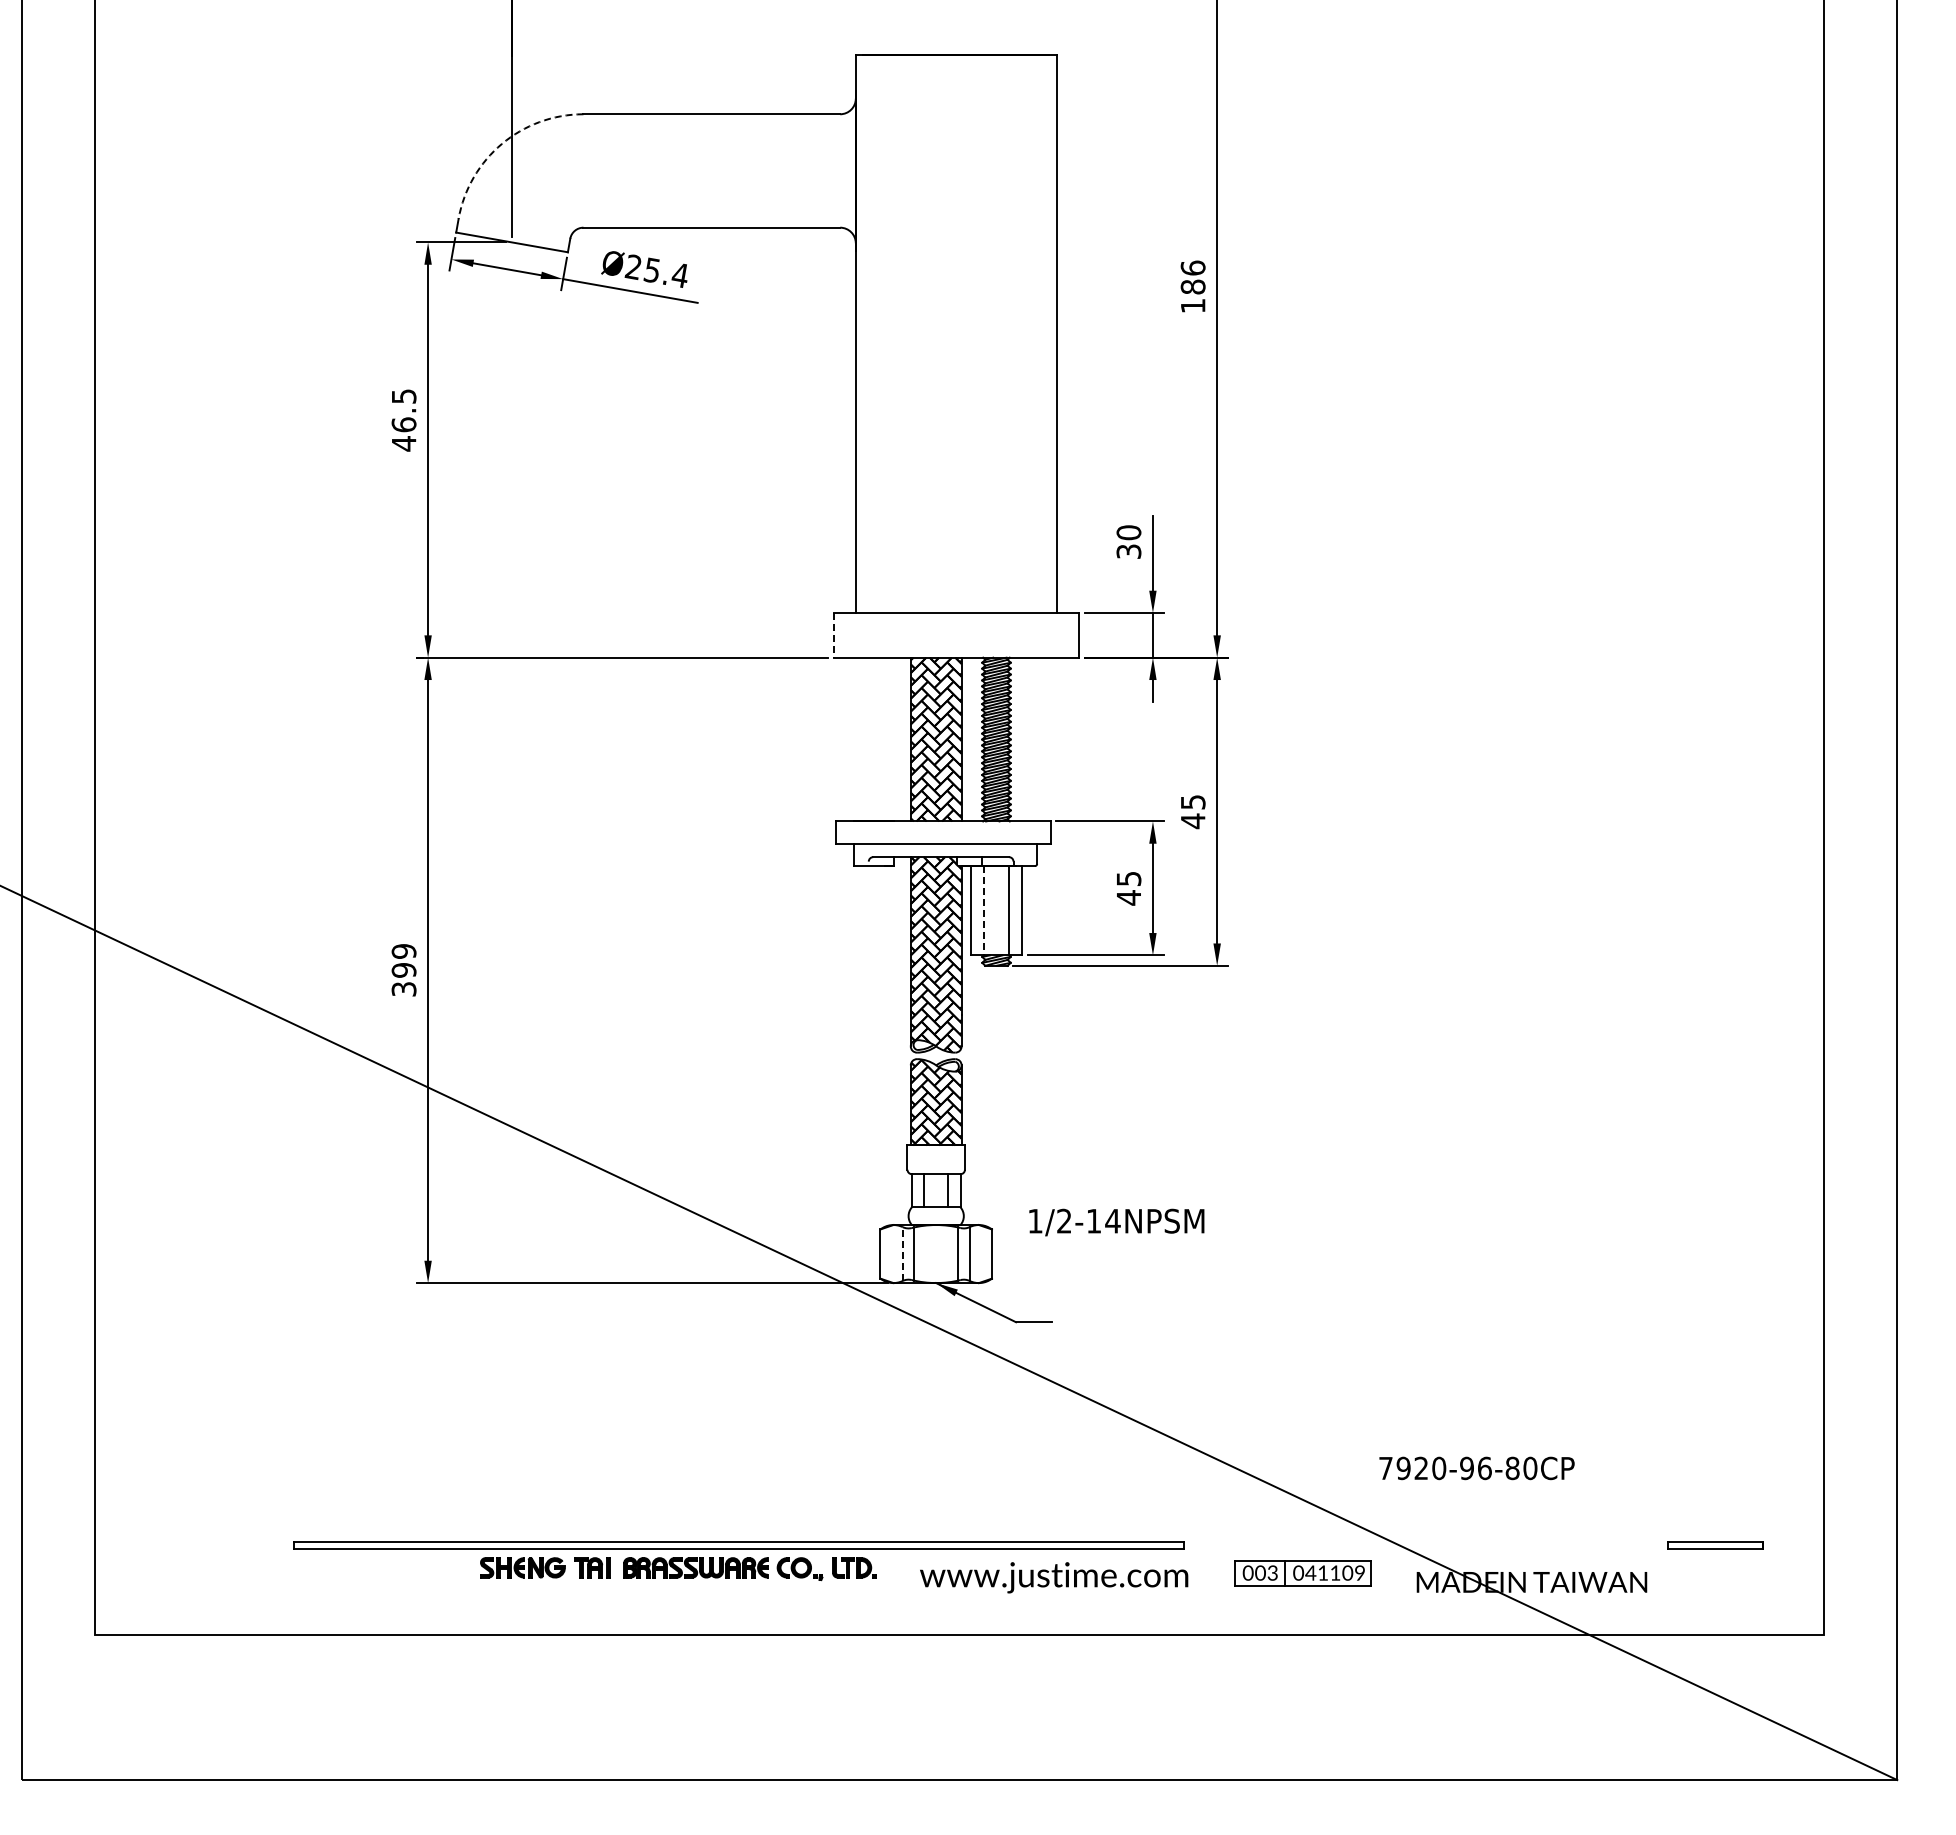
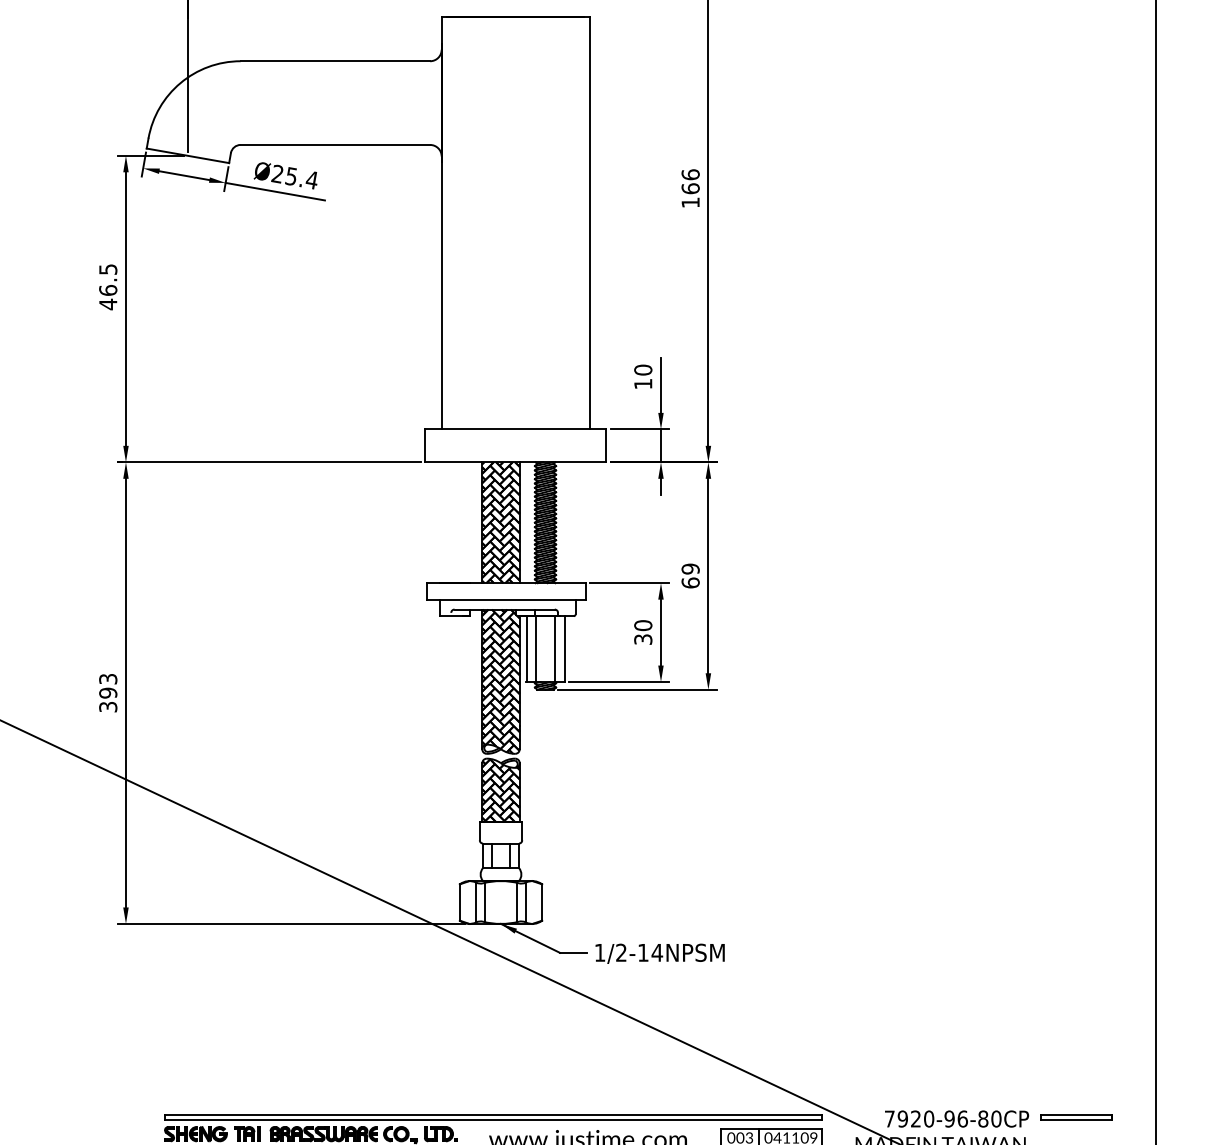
arc: (501, 143) -> (180, 82), dashed -> solid
text: (1192, 286) -> (690, 188), 186 -> 166
text: (1128, 551) -> (642, 383), 30 -> 10
line: (833, 635) -> (425, 445), dashed -> solid
text: (1192, 812) -> (690, 576), 45 -> 69
text: (1128, 888) -> (642, 632), 45 -> 30
line: (983, 910) -> (535, 648), dashed -> solid
text: (403, 951) -> (107, 679), 399 -> 393
text: (1116, 1222) -> (659, 953), moved
line: (902, 1254) -> (476, 902), dashed -> solid
text: (1476, 1468) -> (956, 1119), moved
part: (738, 1545) -> (493, 1117), moved

